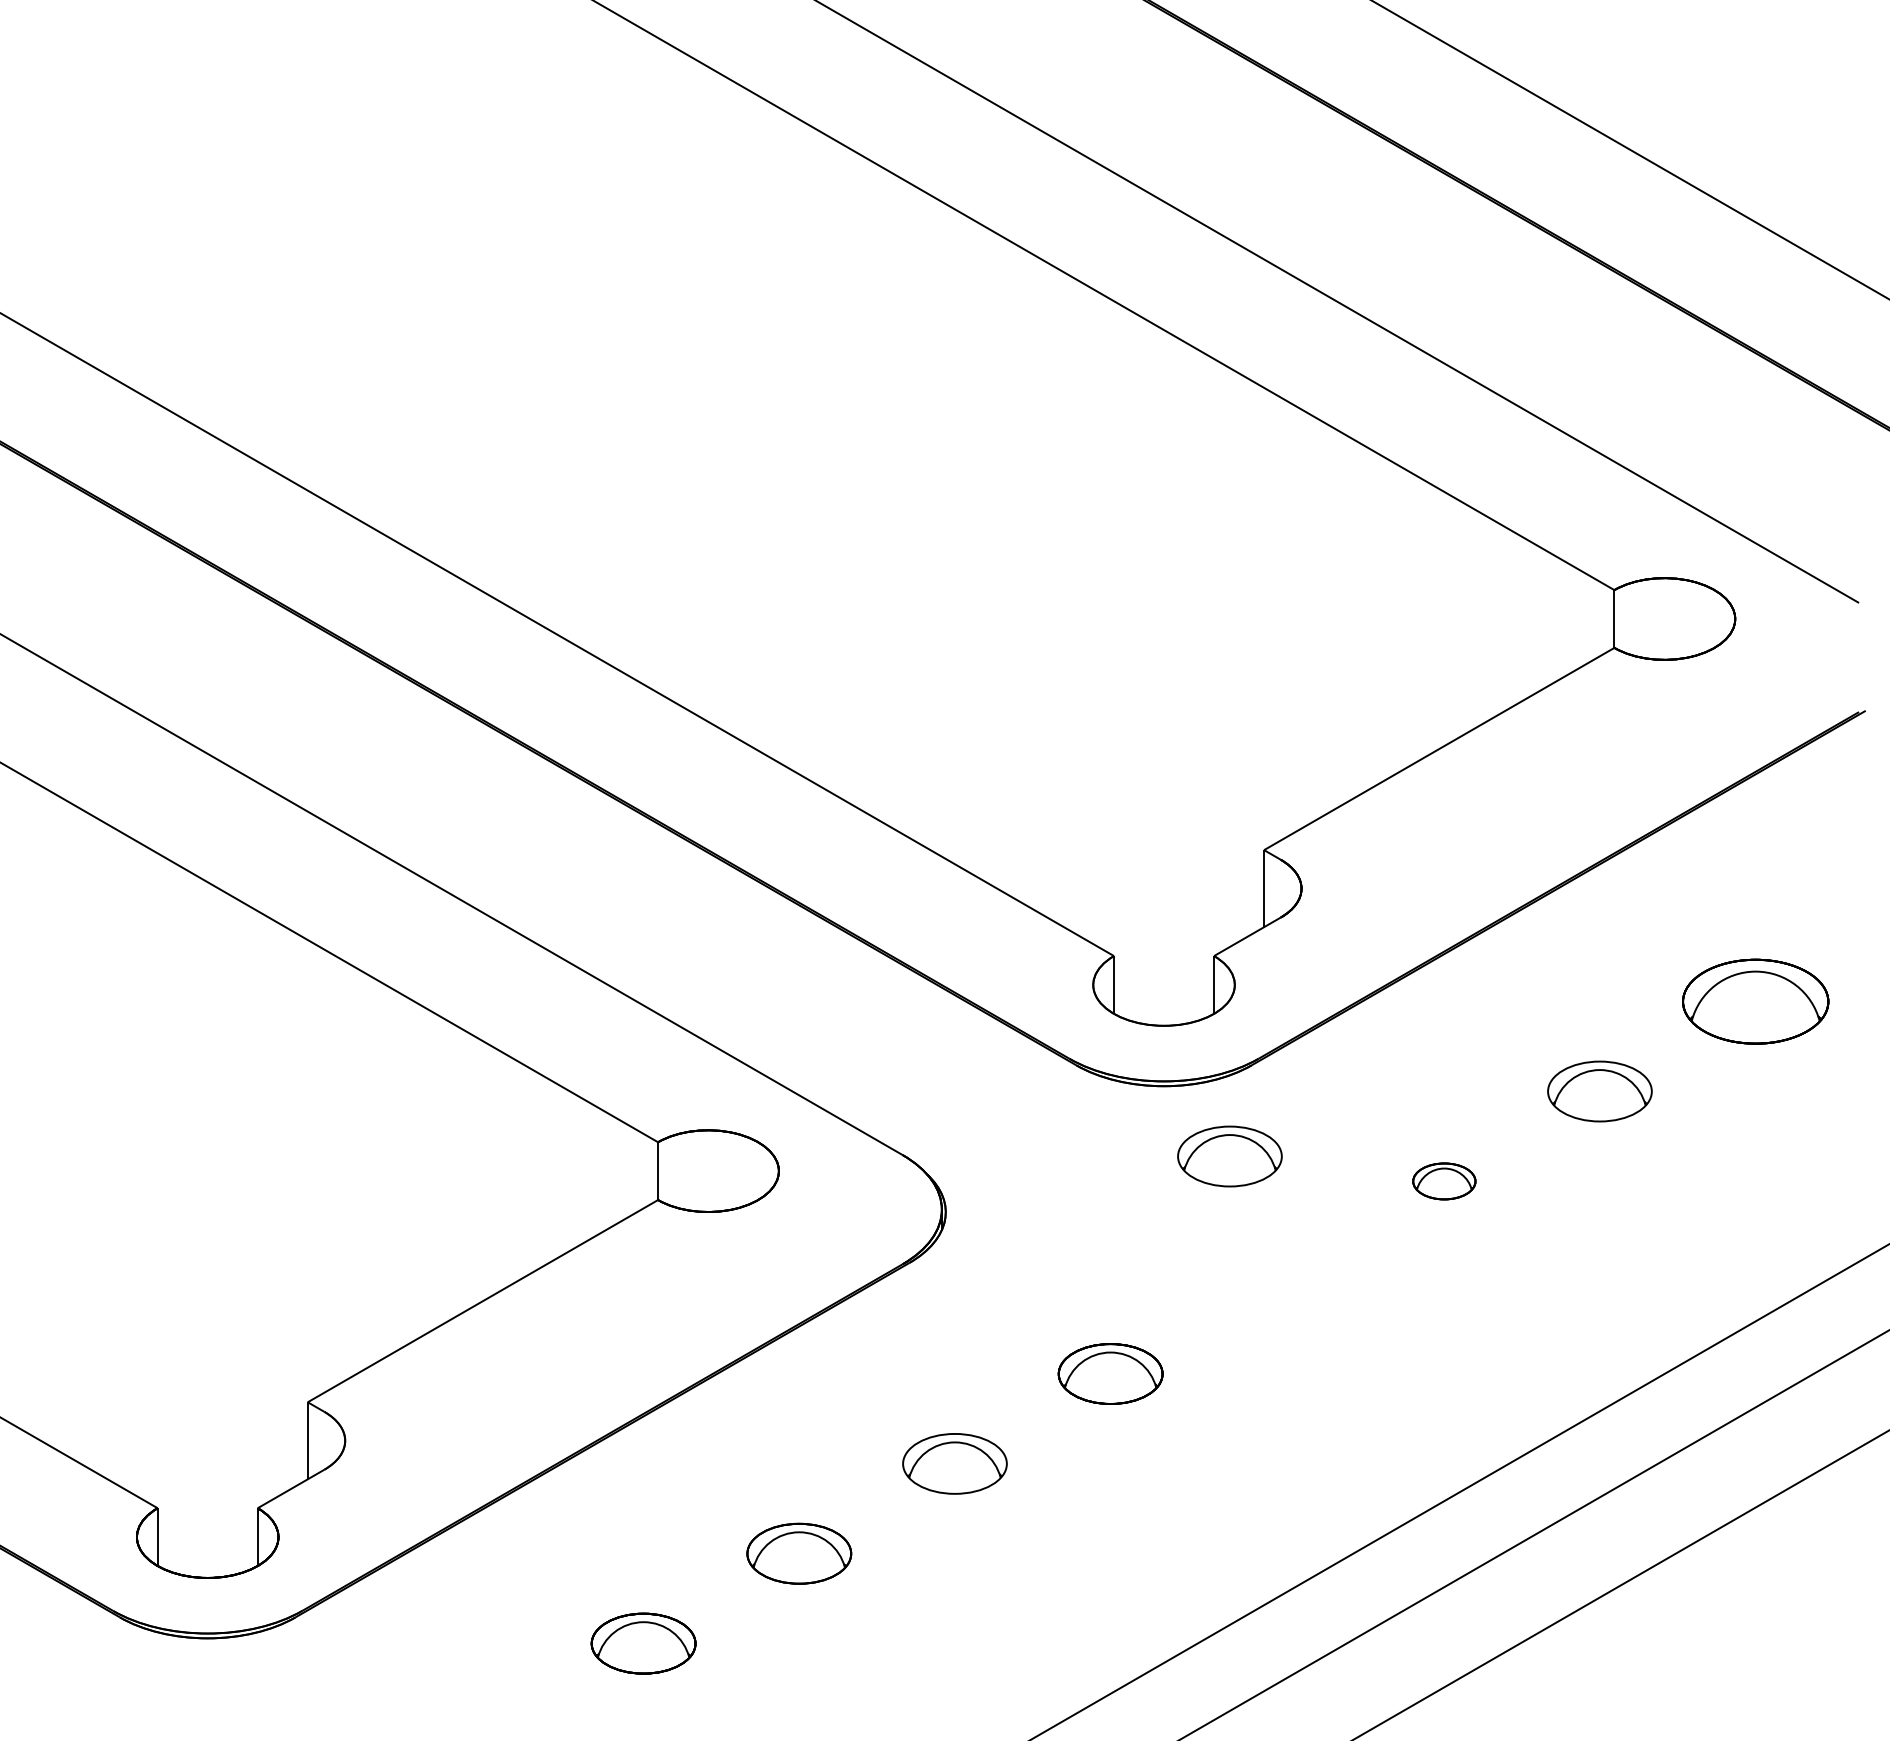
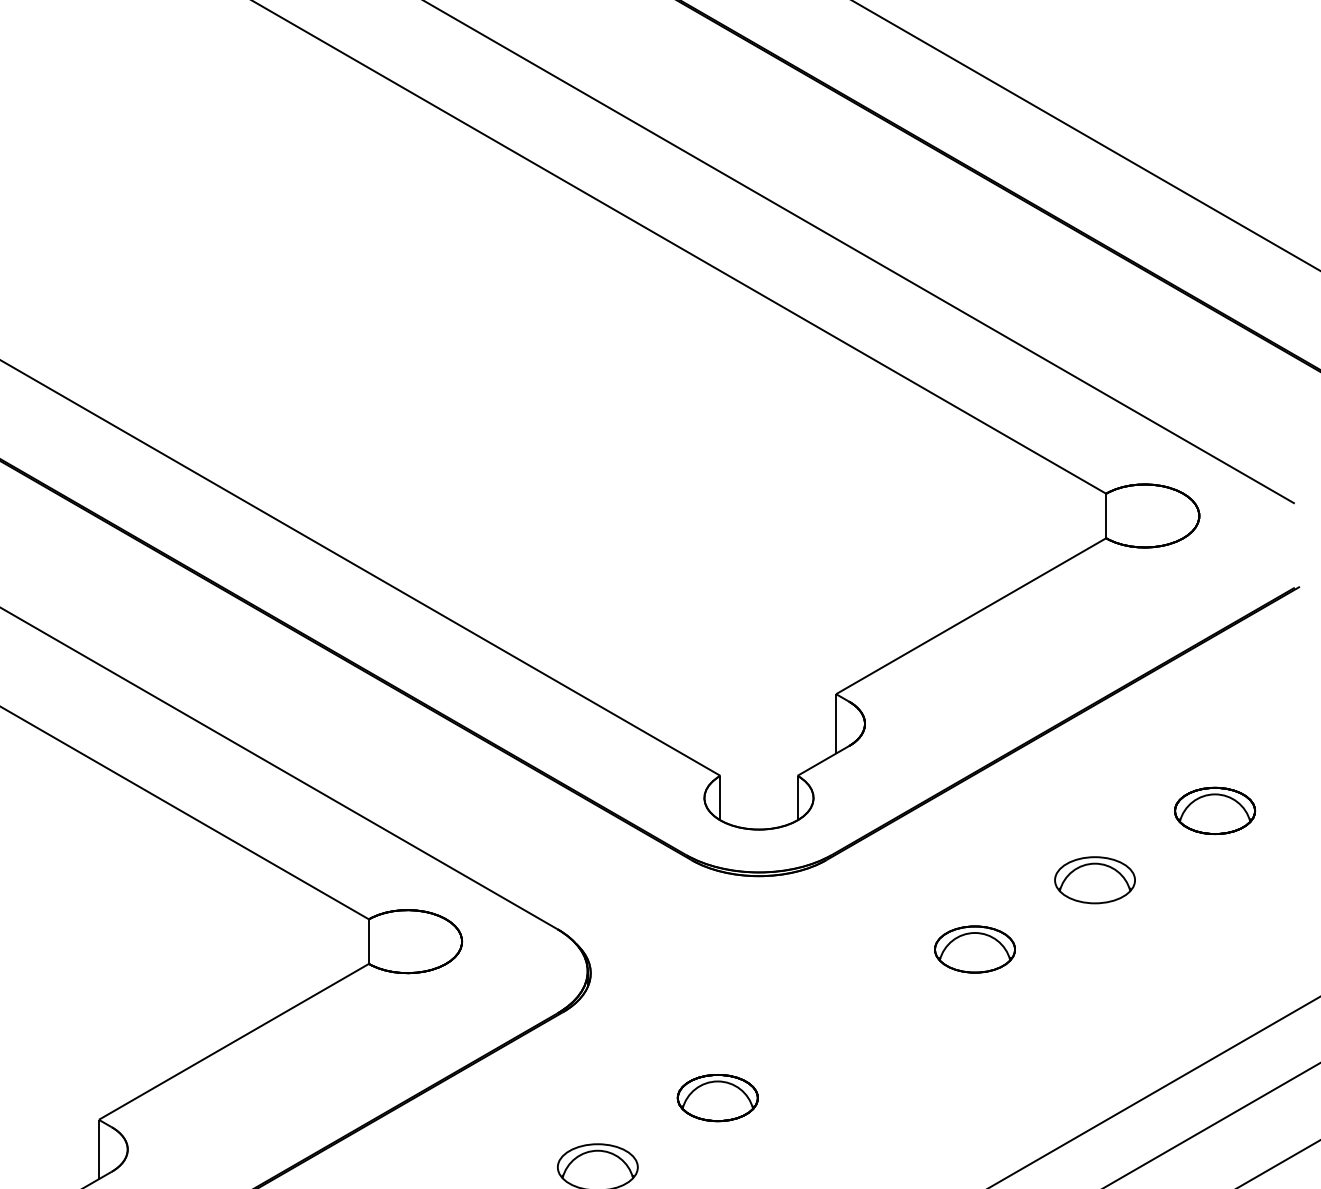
part: (1755, 1001) -> (1214, 810), size x0.71
part: (1229, 1156) -> (809, 930), removed
part: (1444, 1181) -> (975, 949), size x1.67

